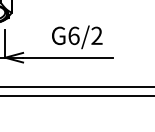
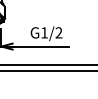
text: (73, 35) -> (44, 32), G6/2 -> G1/2

